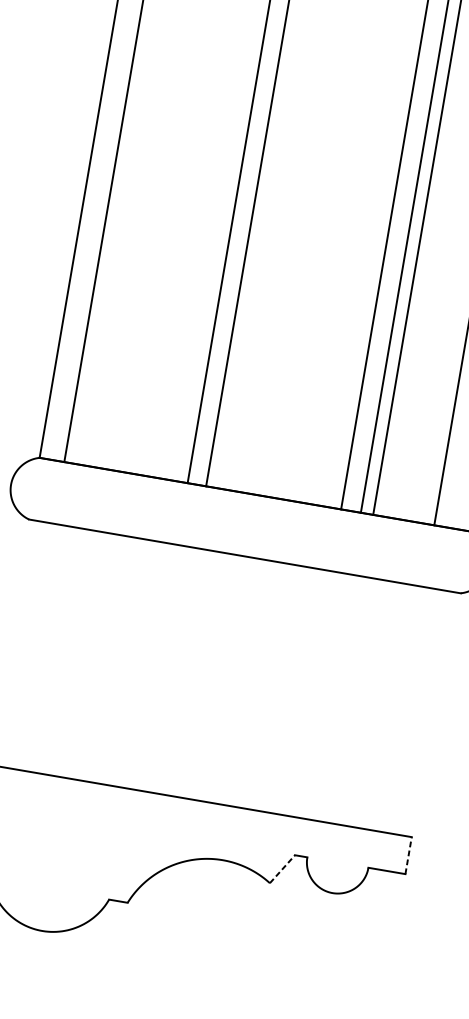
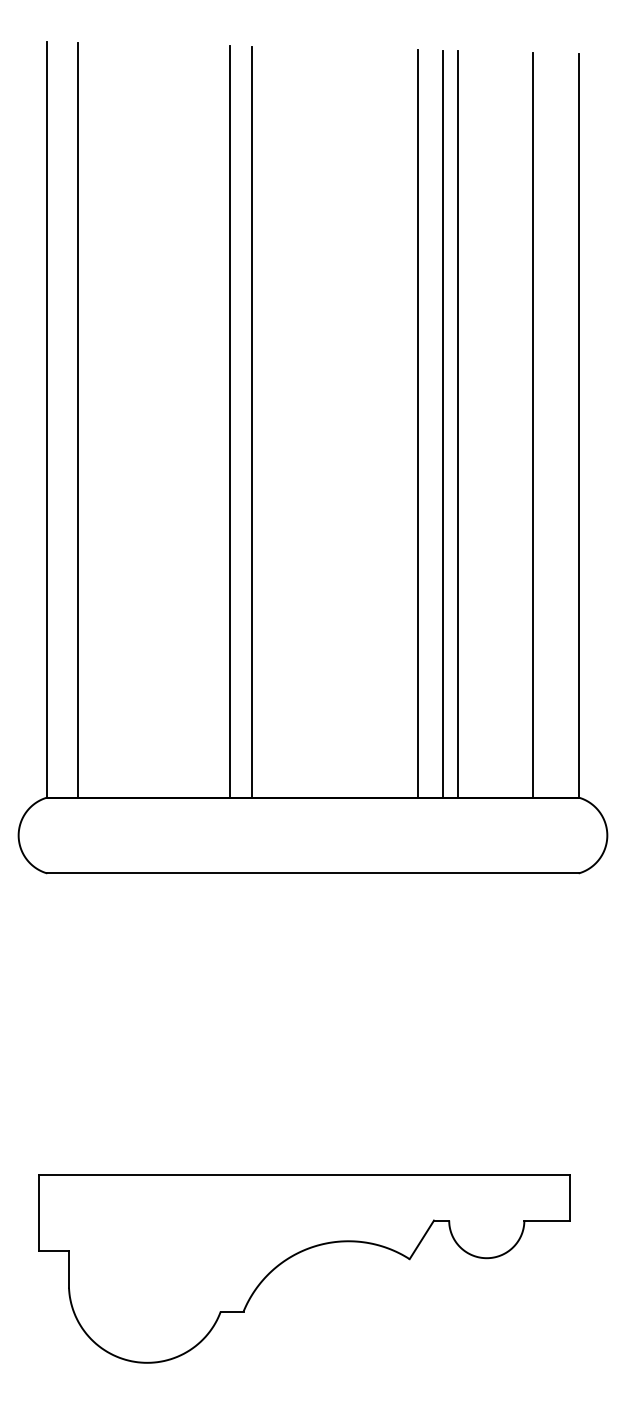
line: (408, 855) -> (569, 1197), dashed -> solid
line: (282, 868) -> (421, 1239), dashed -> solid

